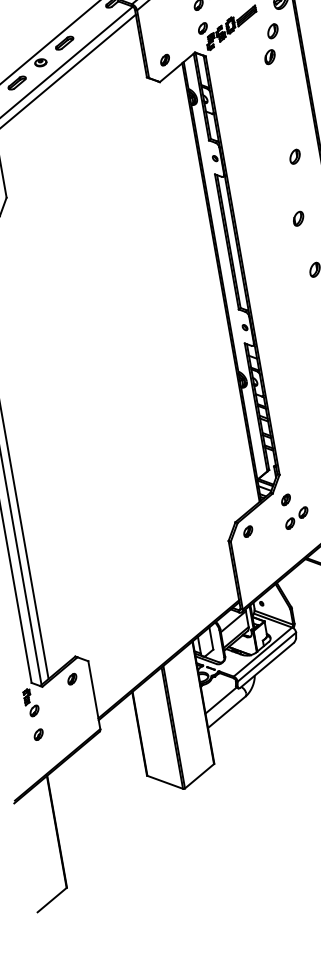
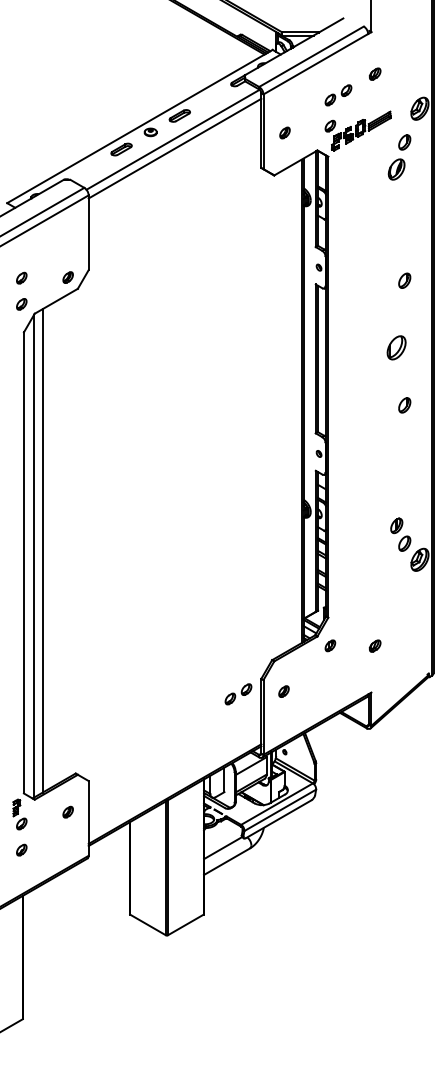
part: (269, 57) -> (396, 169), size x1.4
part: (164, 59) -> (284, 132), moved
part: (298, 218) -> (396, 347), size x1.6
part: (296, 518) -> (238, 694), moved
part: (247, 531) -> (283, 691), moved
part: (71, 678) -> (67, 811), moved

